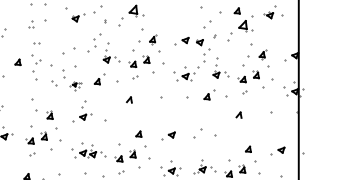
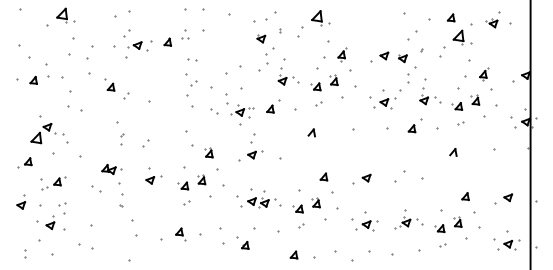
part: (75, 18) -> (261, 38), moved
part: (17, 61) -> (167, 41), moved
part: (75, 85) -> (242, 114), size x1.67

